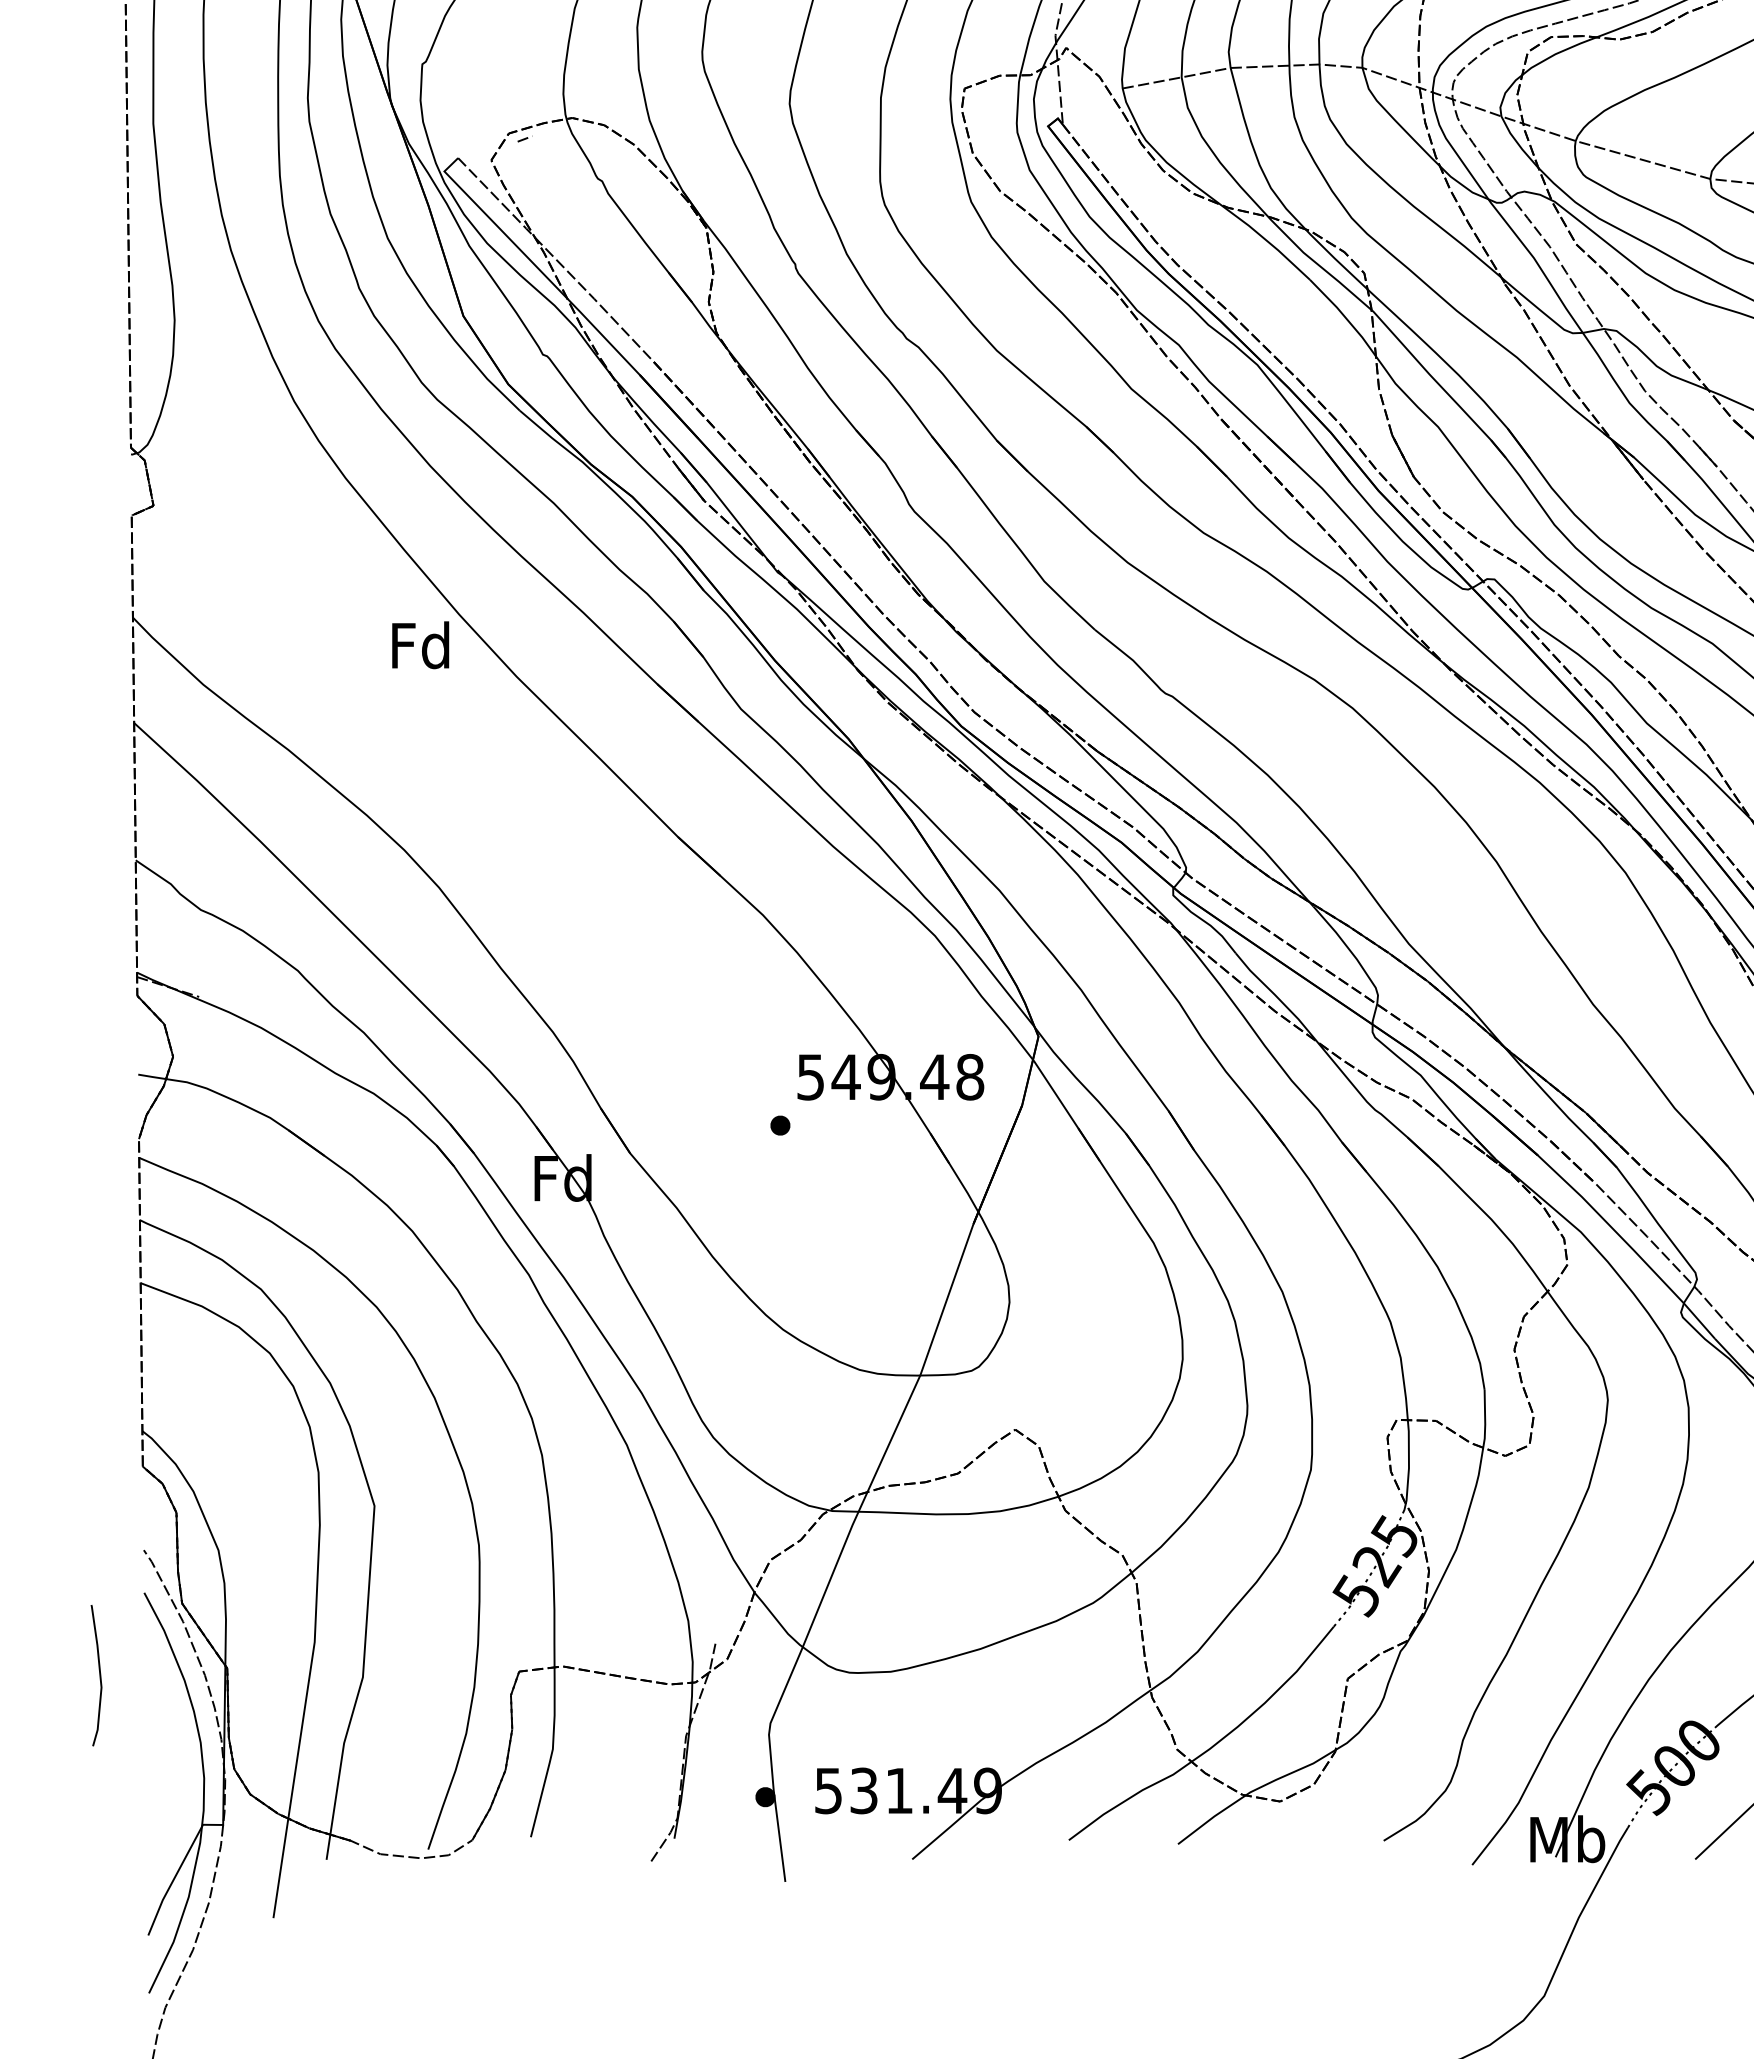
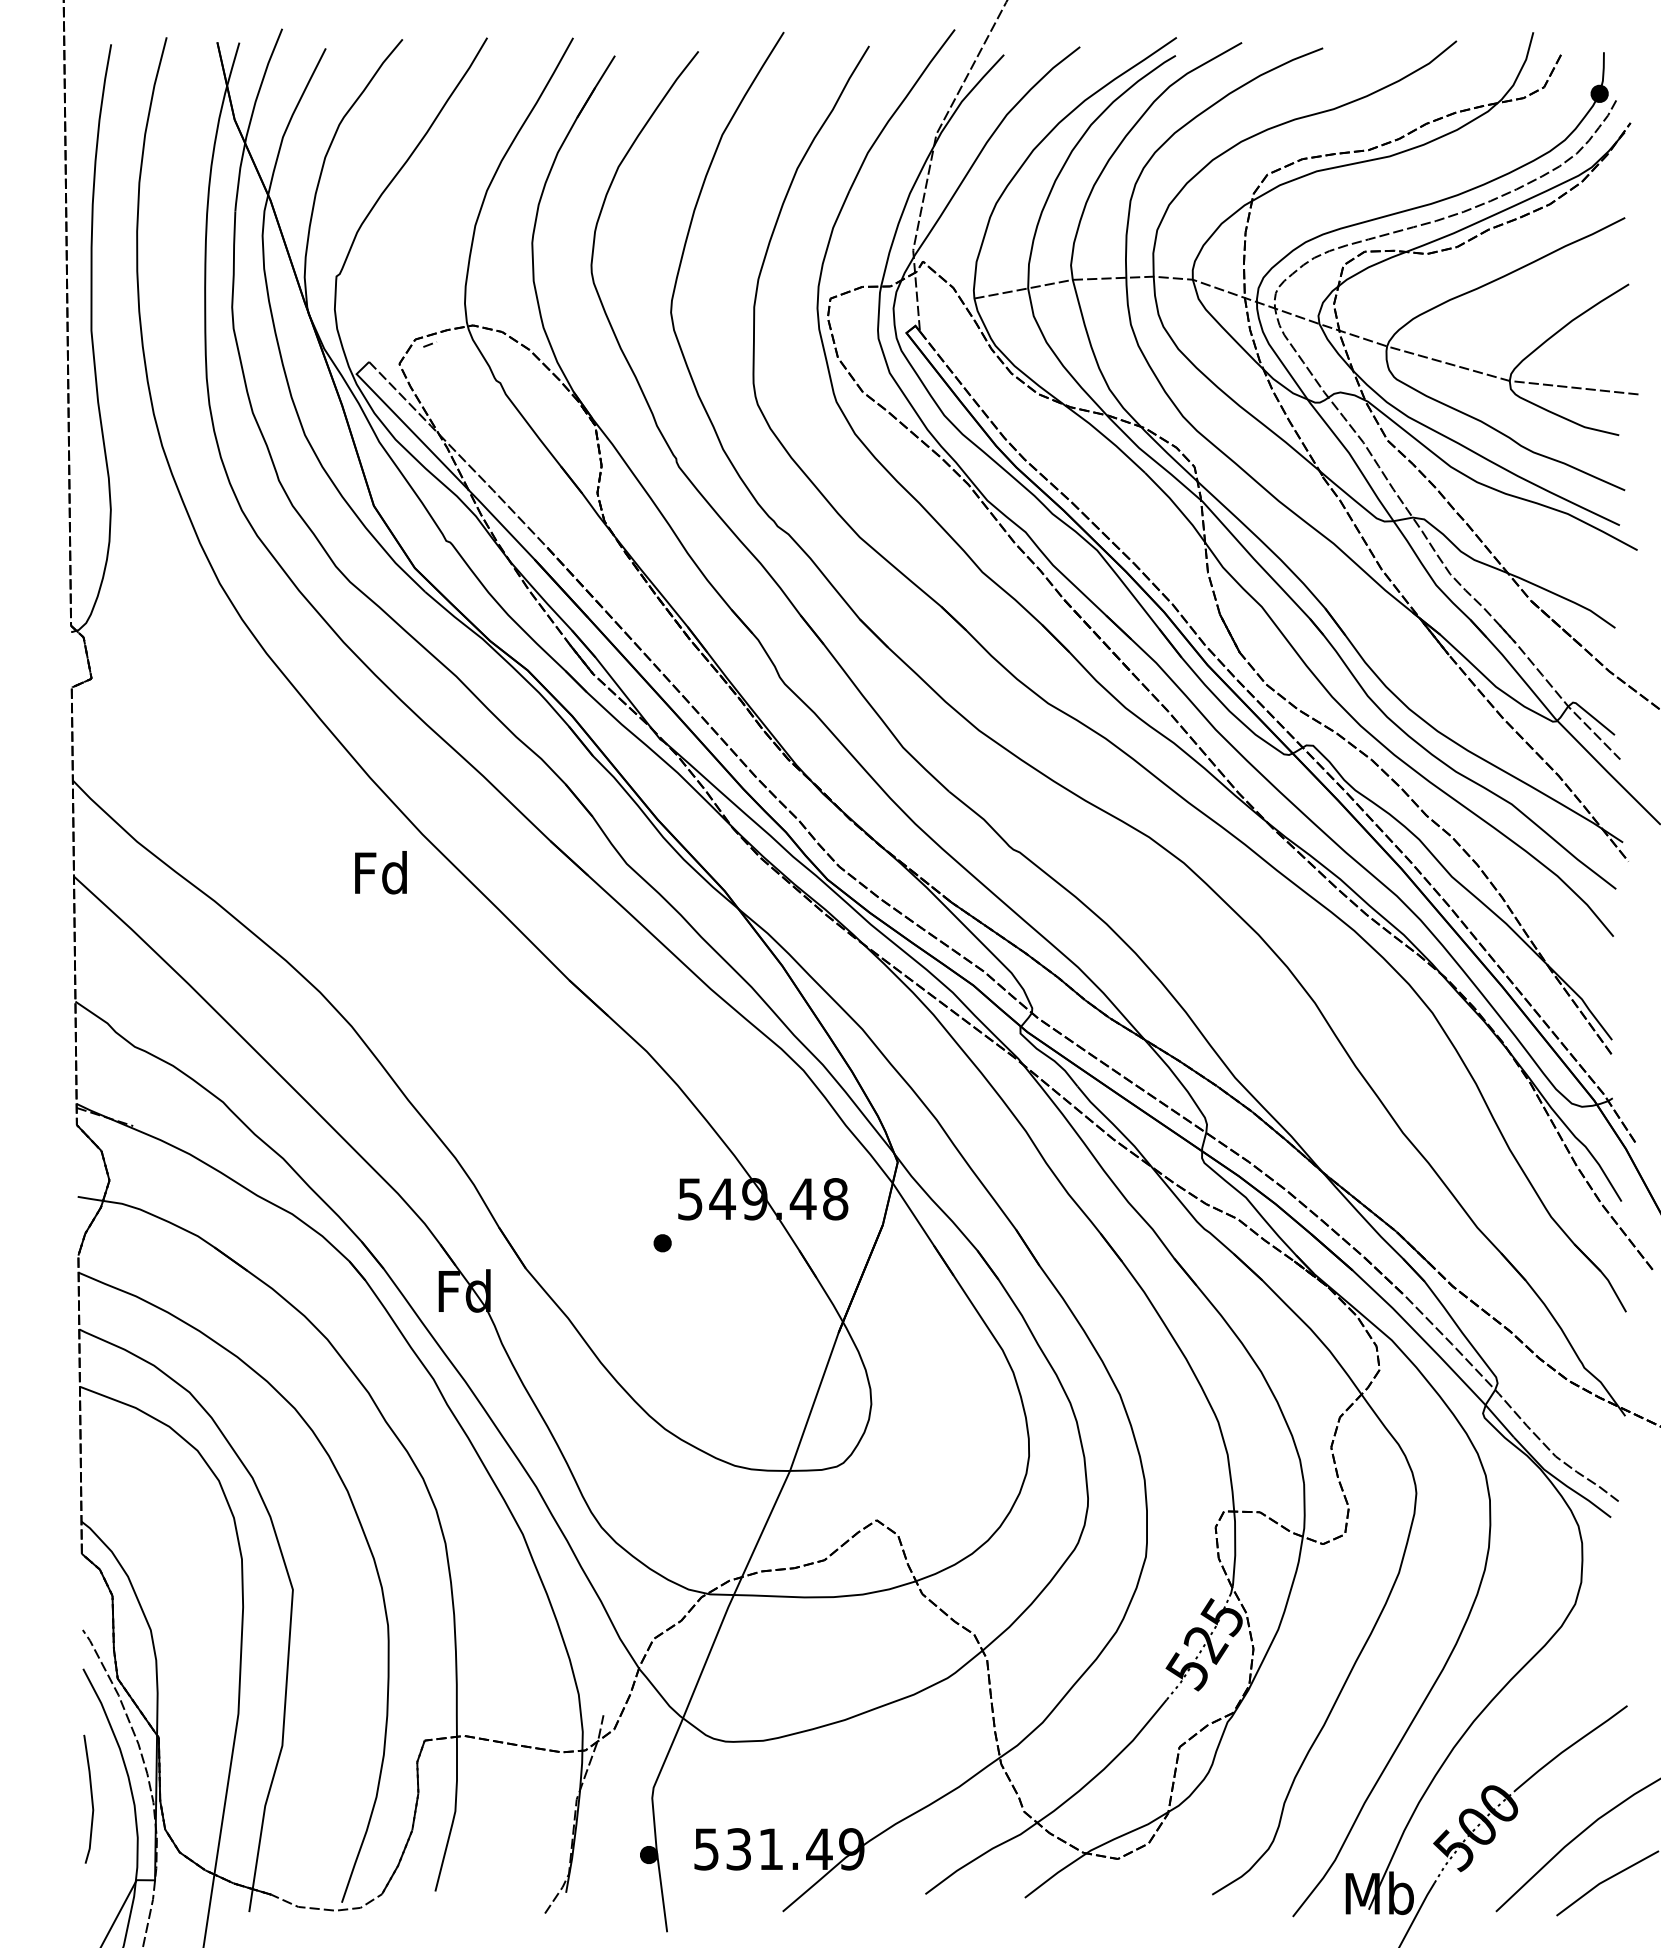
text: (420, 645) -> (380, 872), moved
curve: (99, 1674) -> (91, 1798), moved

